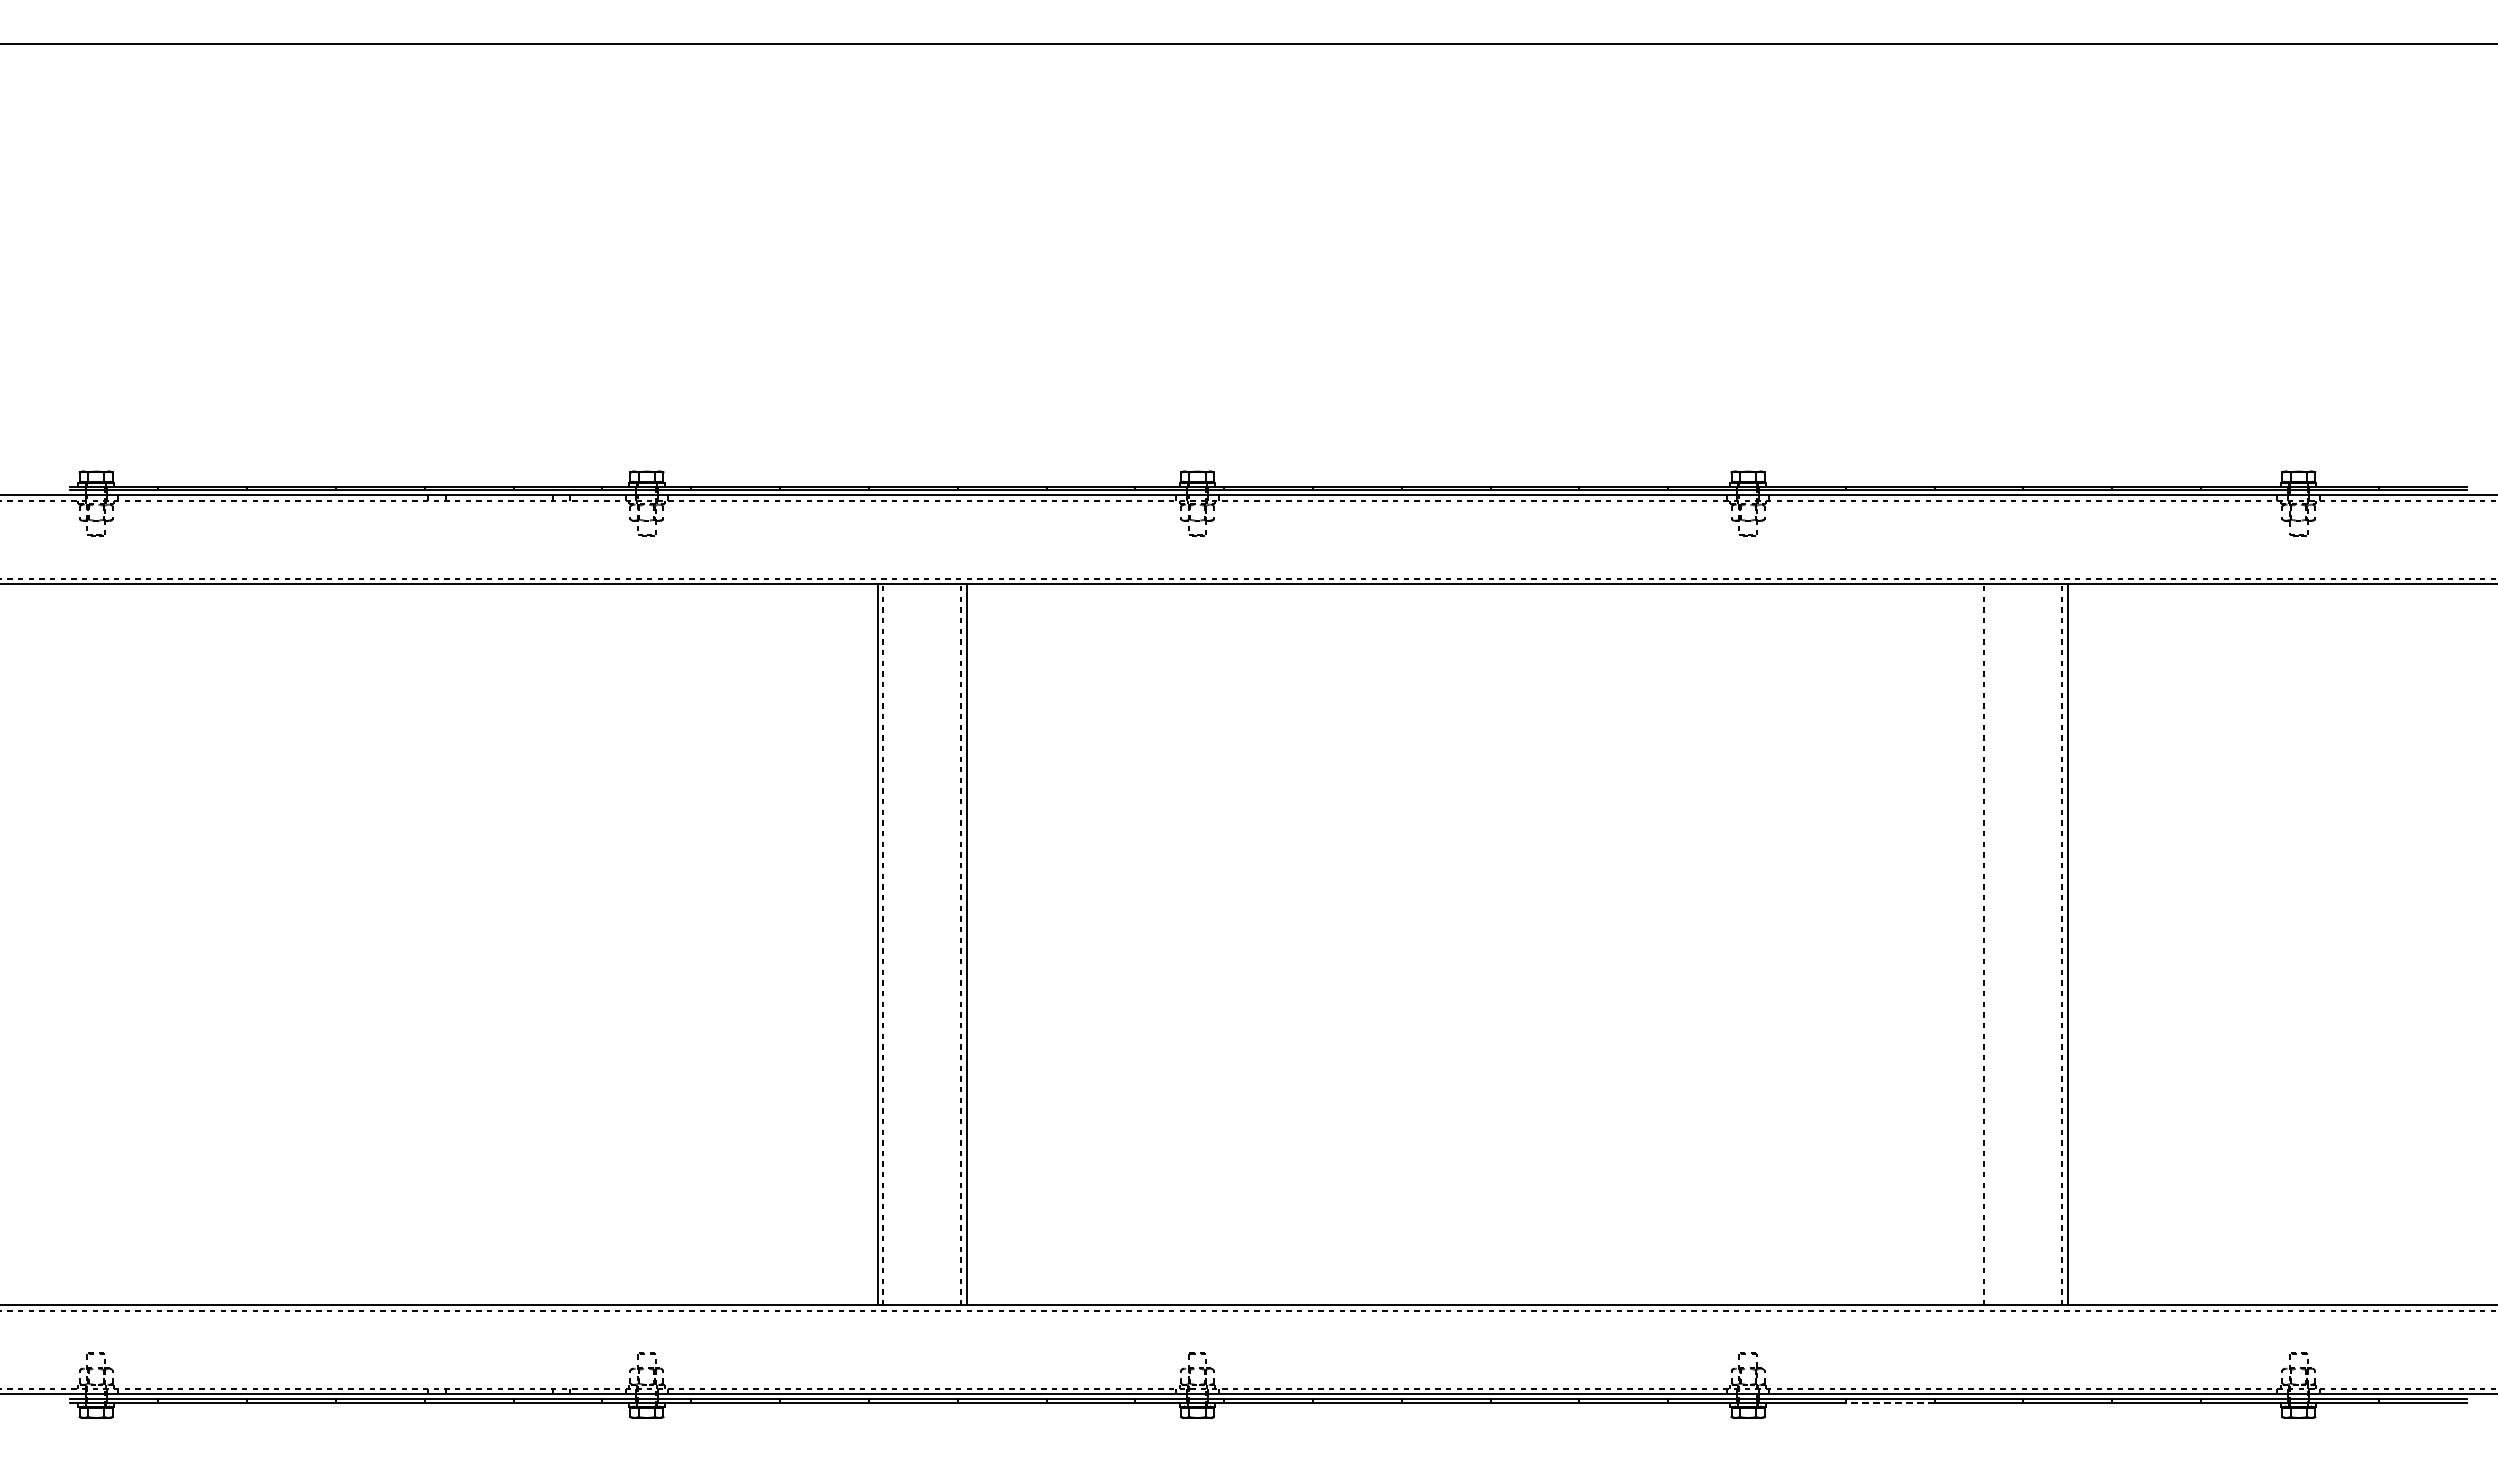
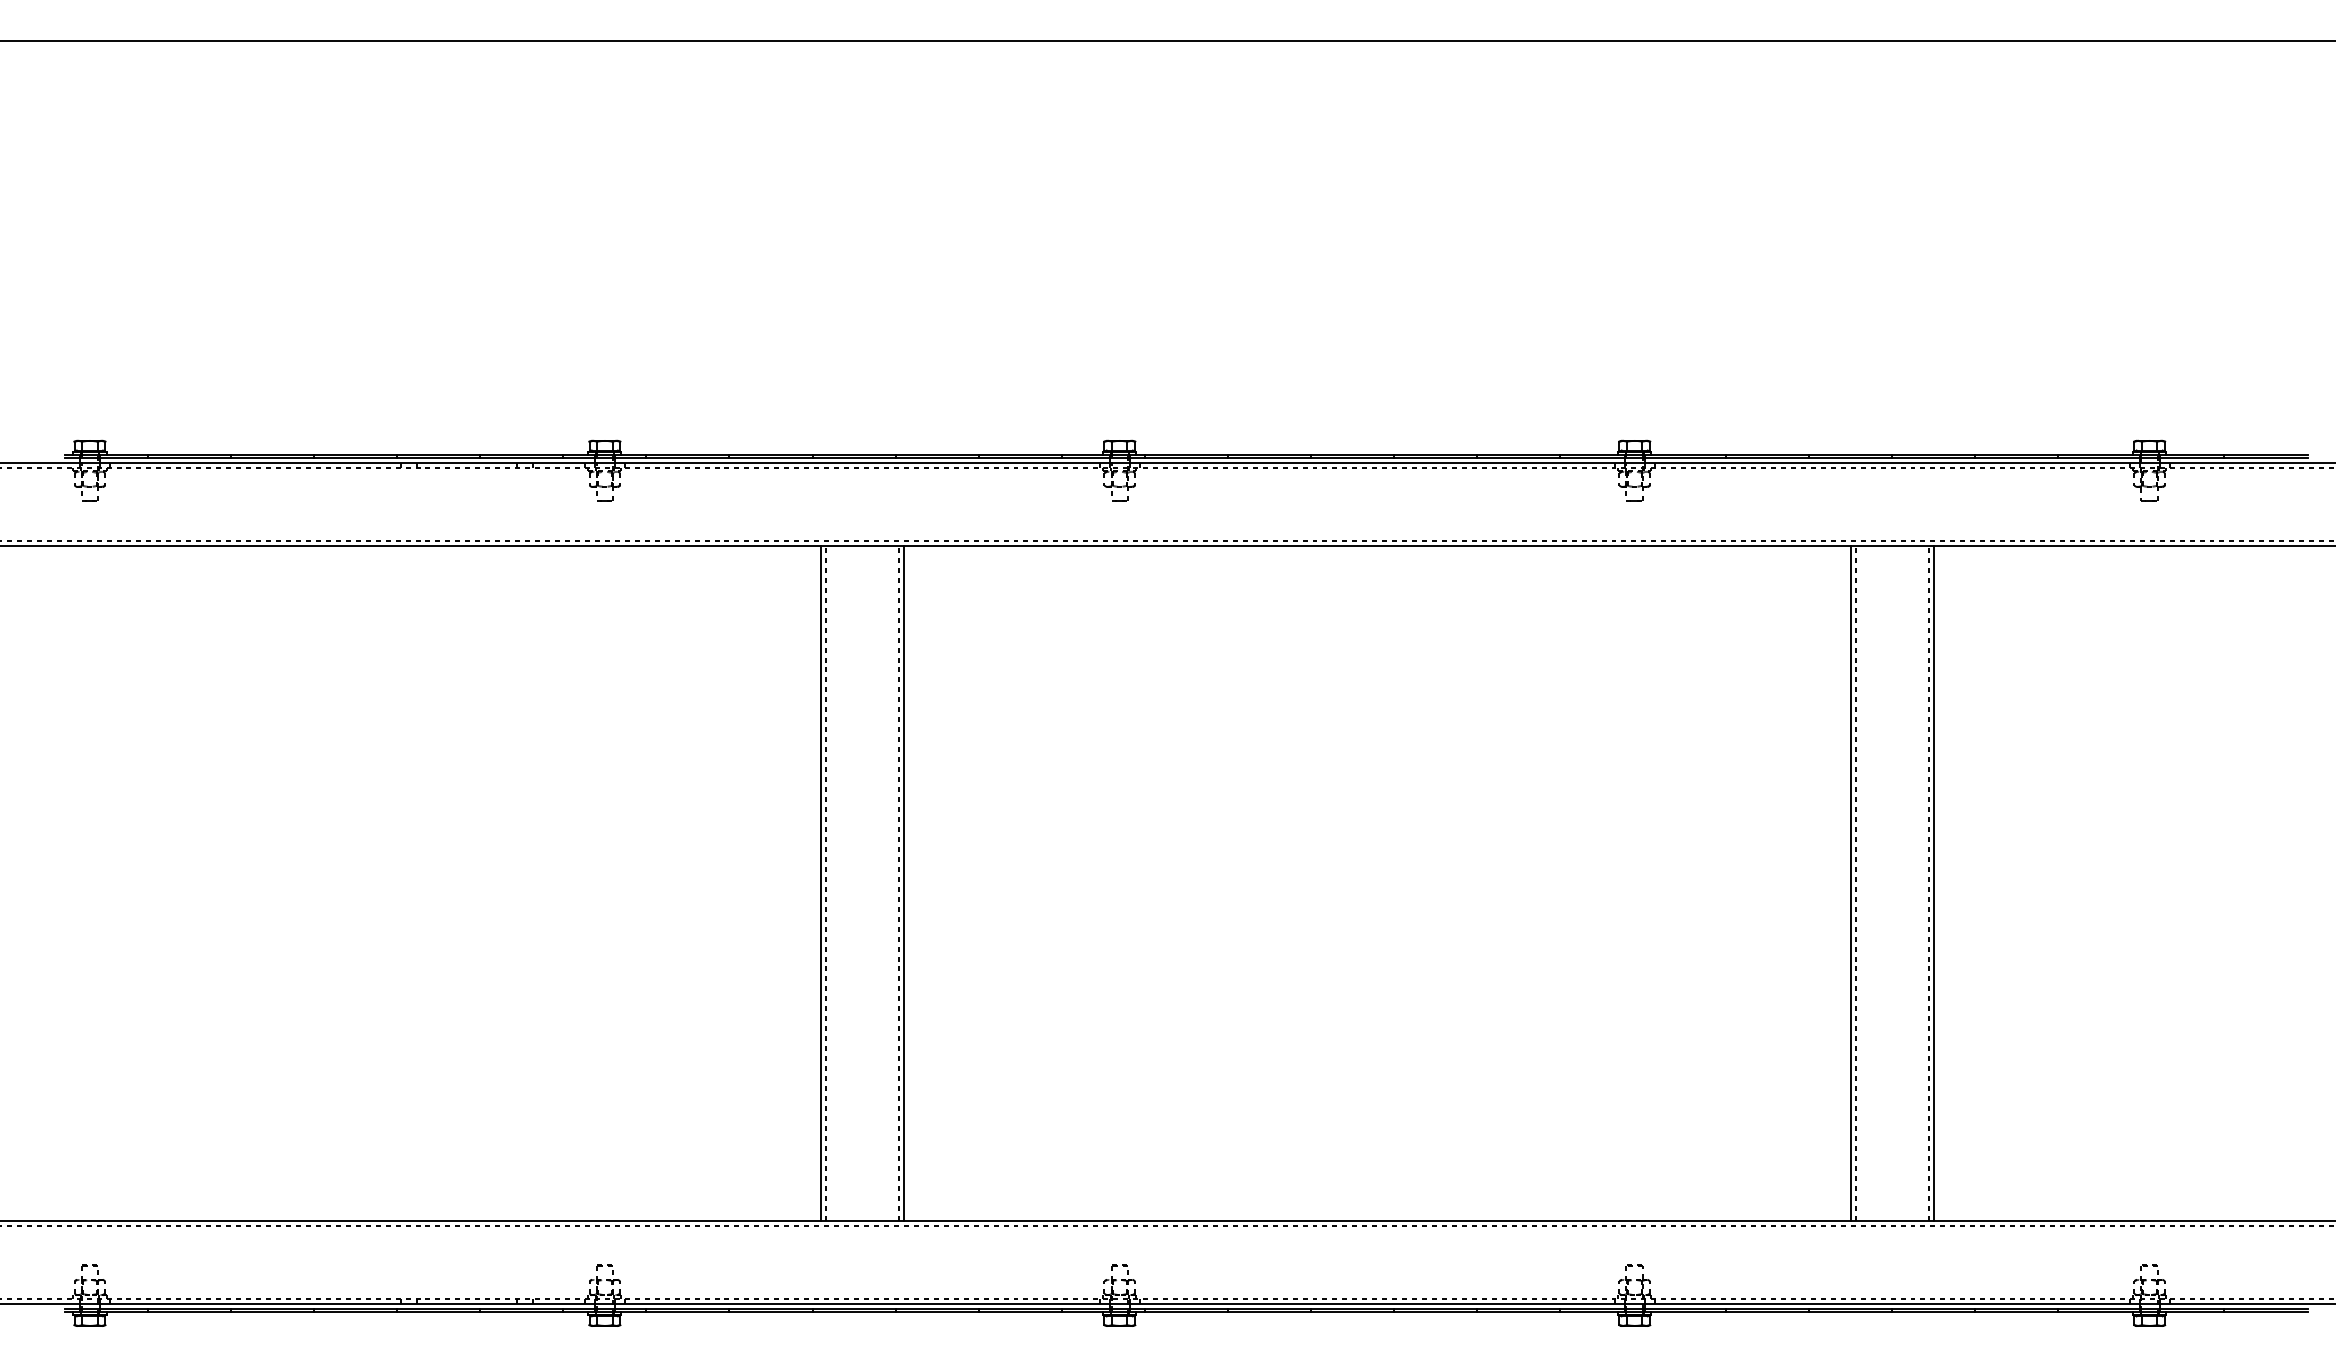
line: (1979, 944) -> (1851, 883), added
line: (1889, 1403) -> (1766, 1312), dashed -> solid

